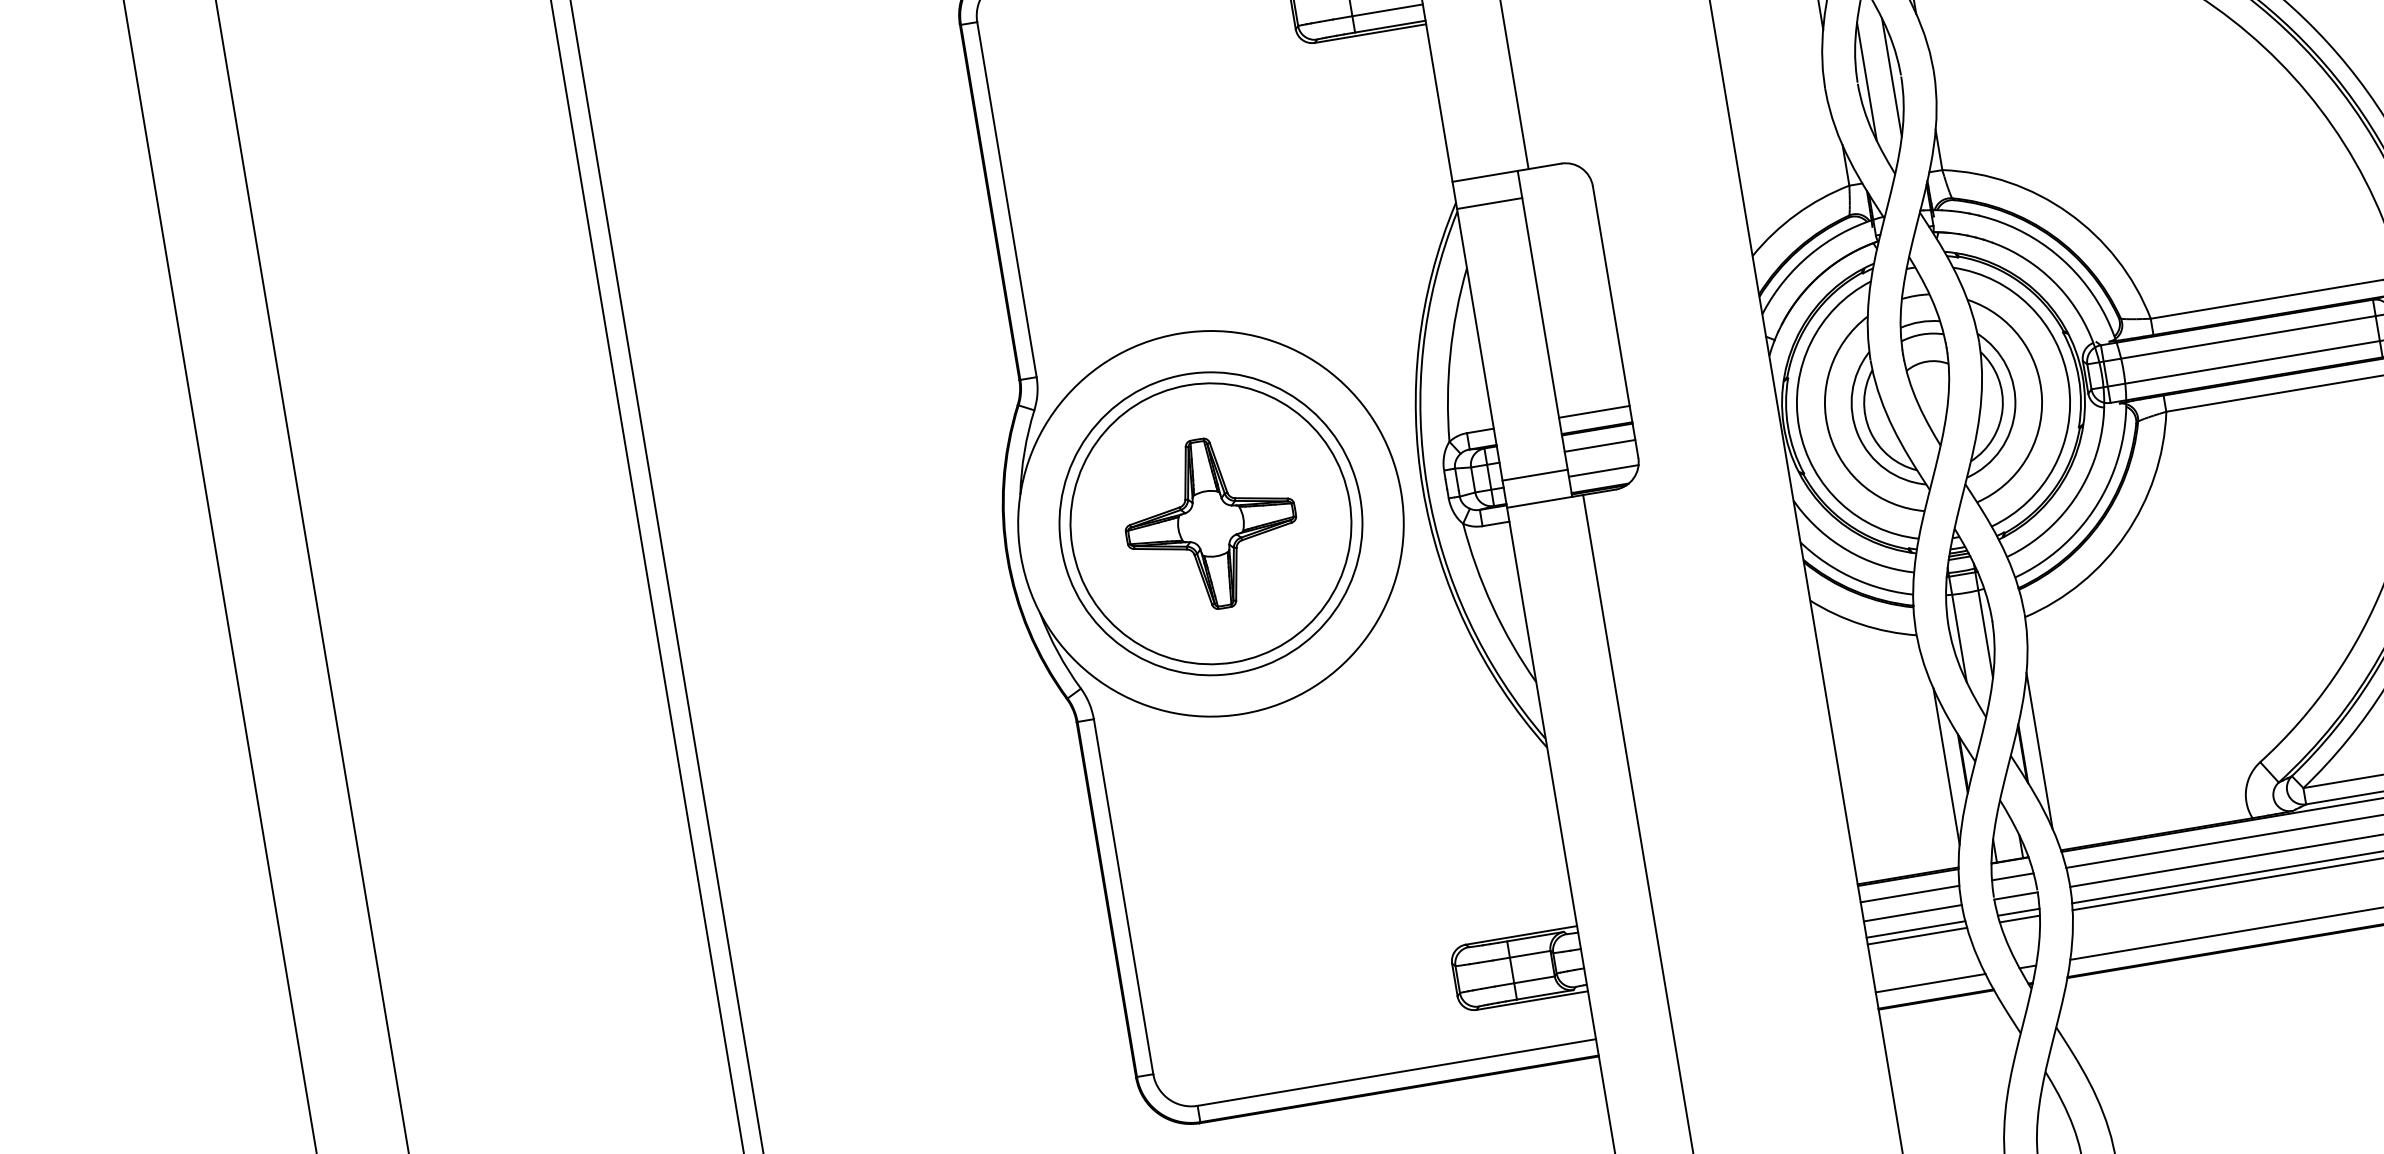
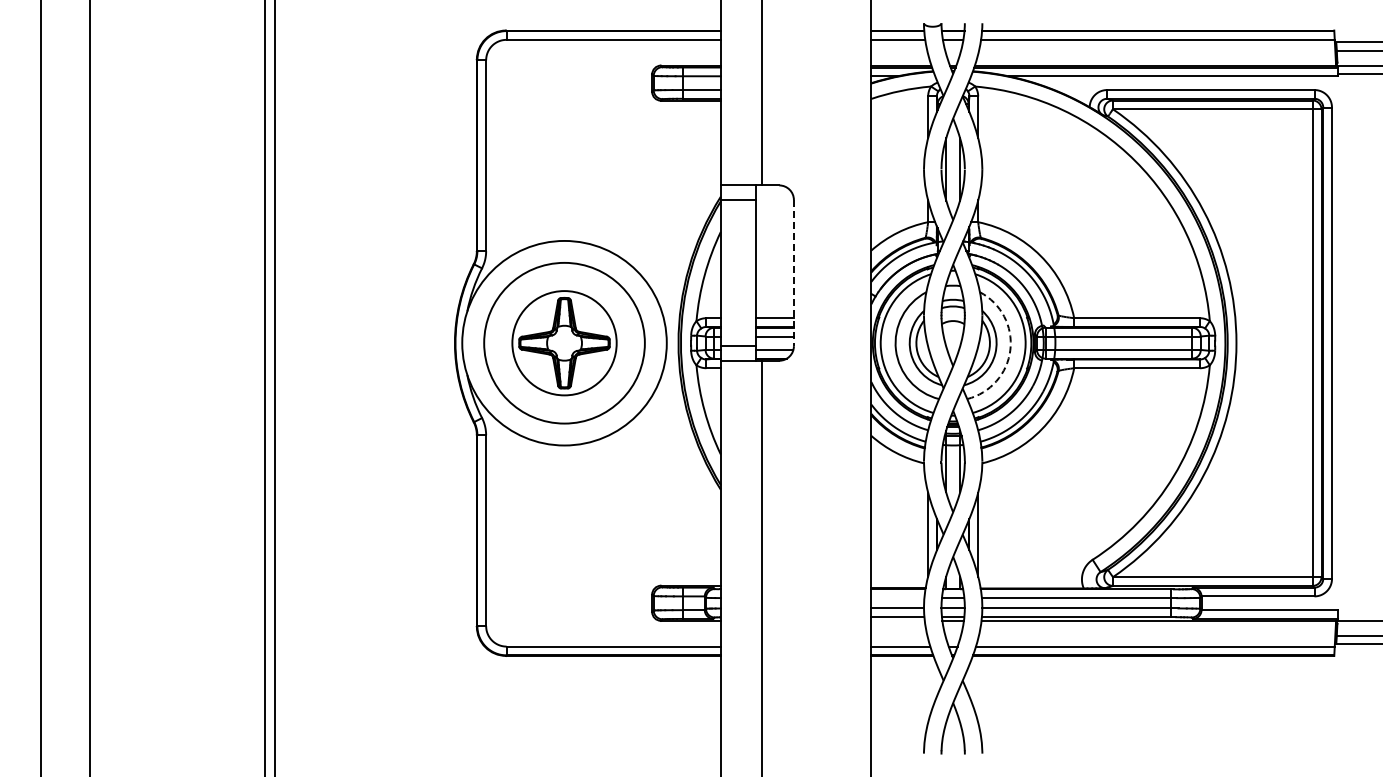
line: (1614, 322) -> (793, 273), solid -> dashed
arc: (2042, 398) -> (1010, 350), solid -> dashed
circle: (1210, 522) -> (564, 342), size x0.7
line: (1909, 894) -> (897, 598), removed
line: (1916, 935) -> (897, 620), removed

